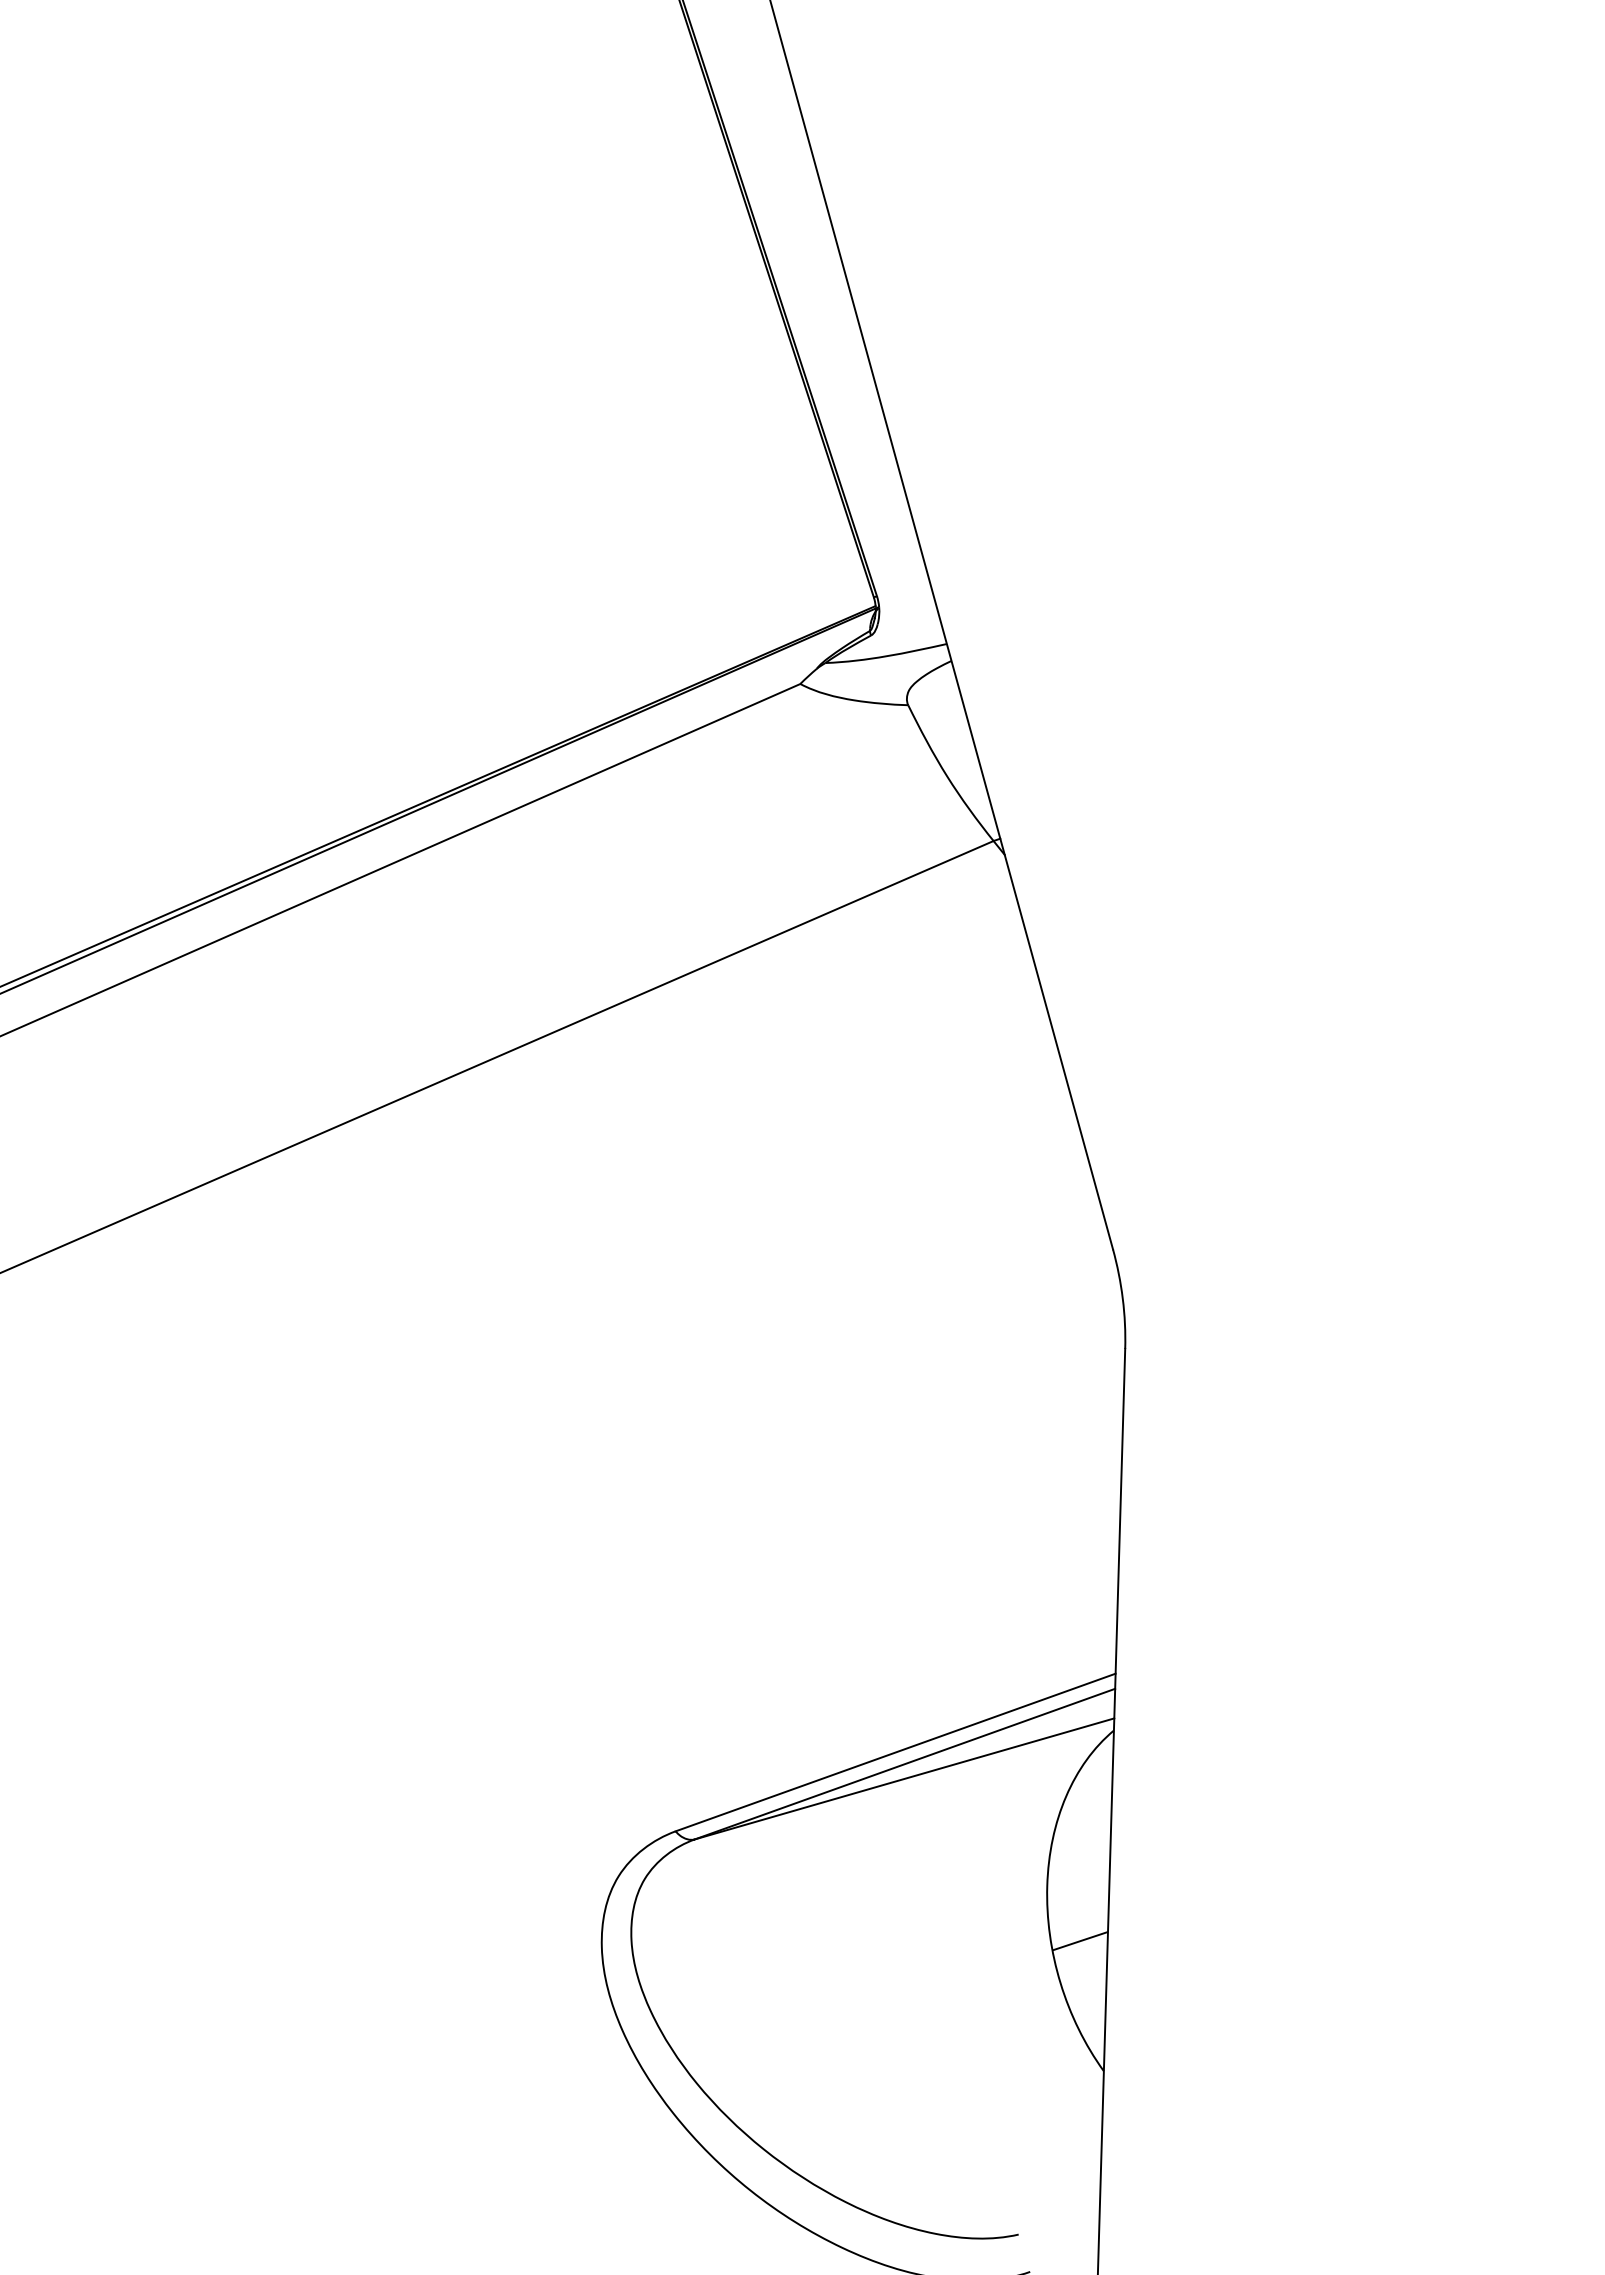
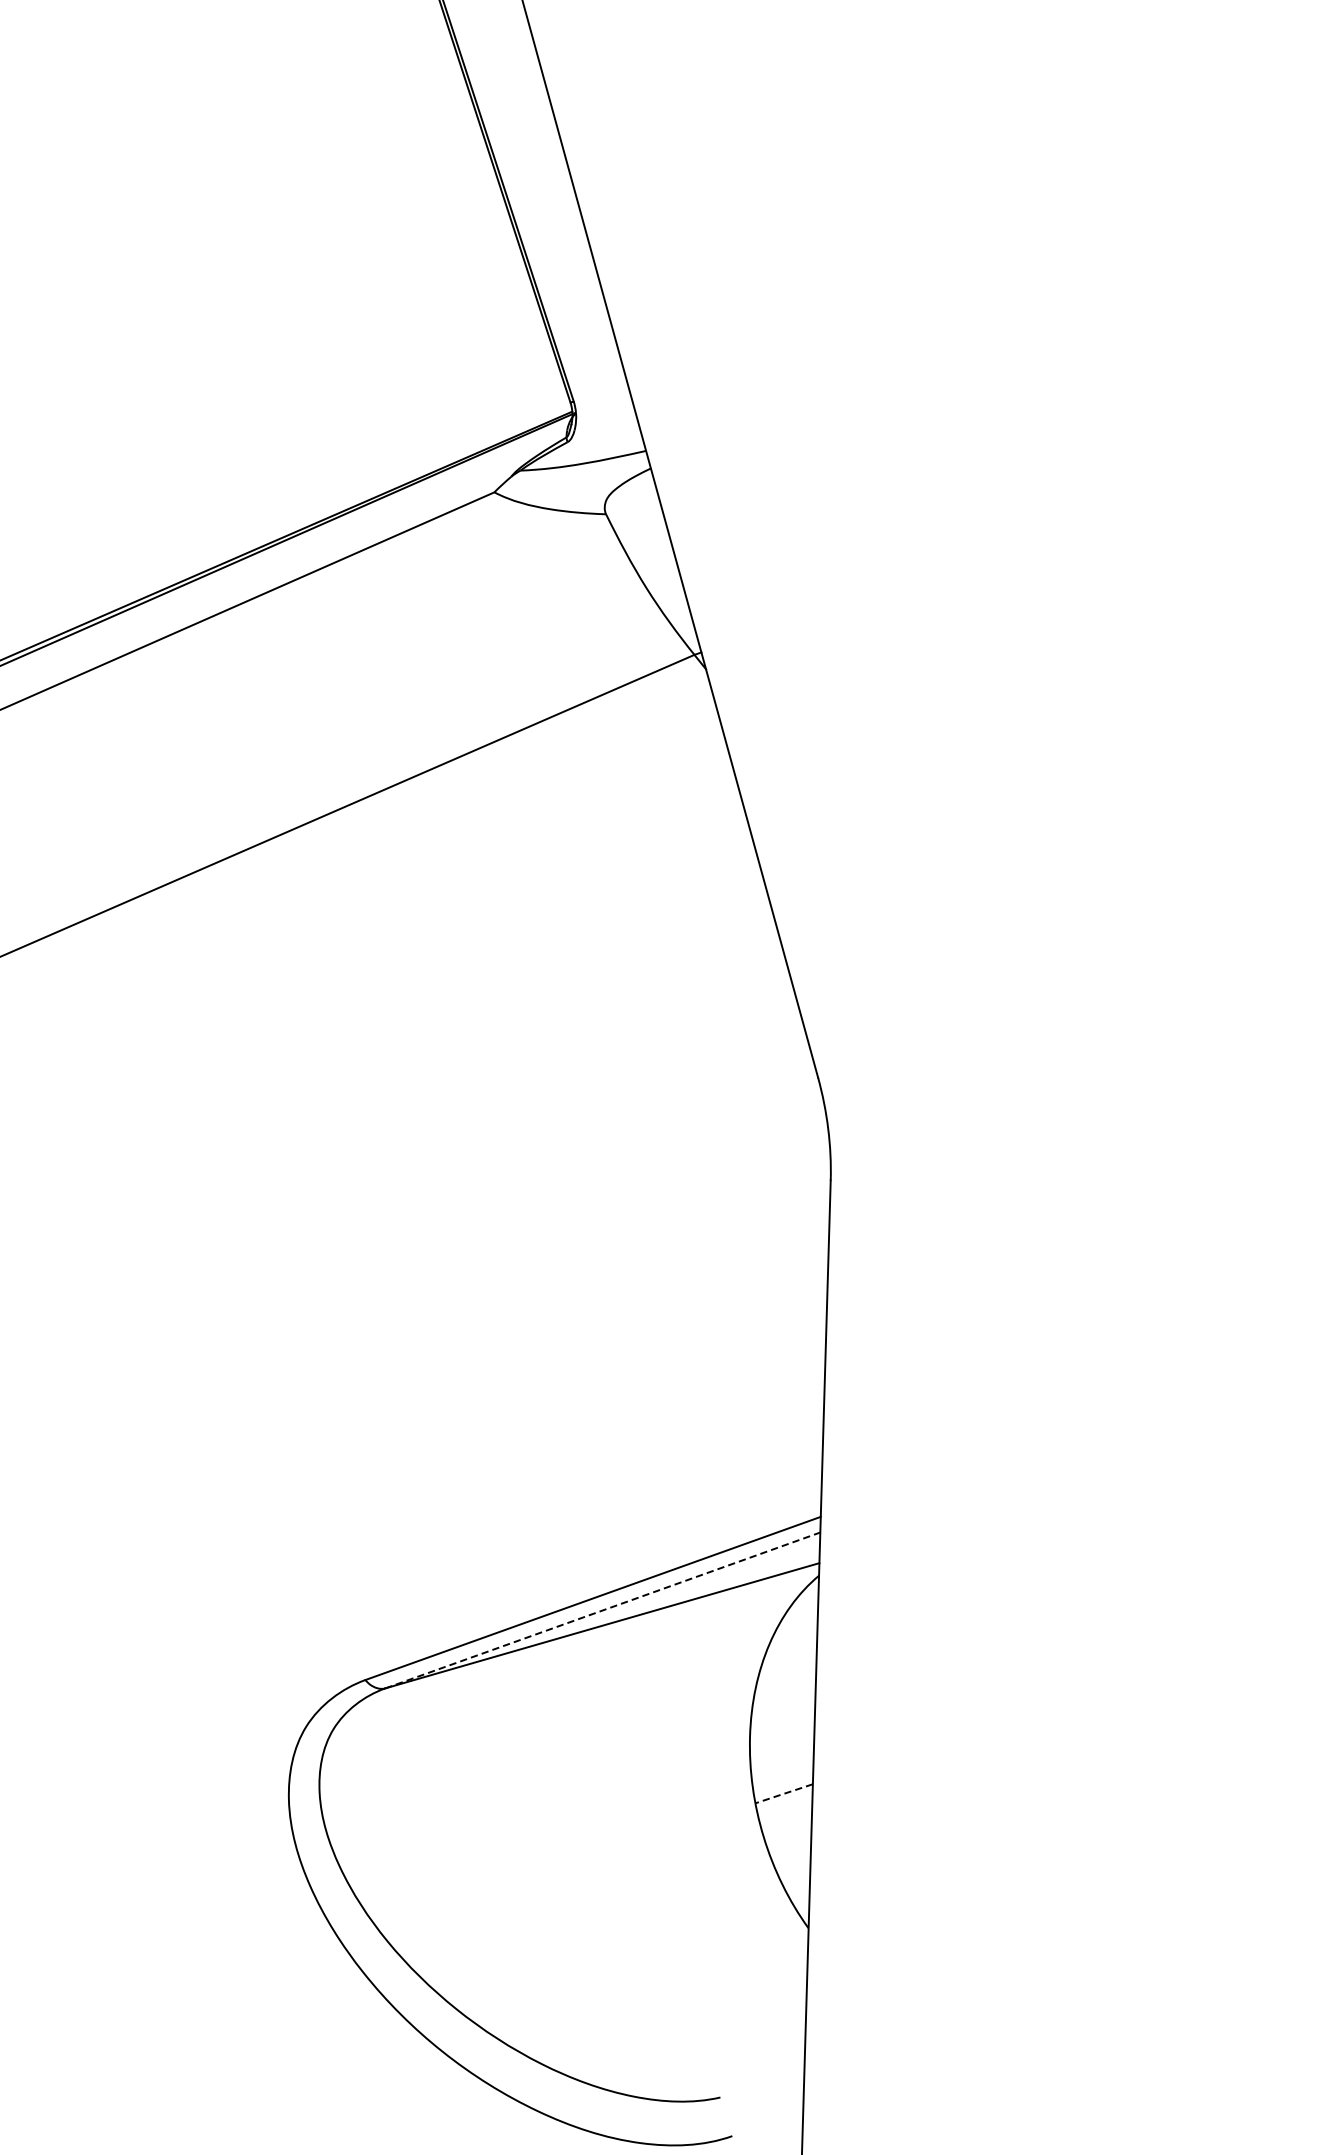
line: (905, 1763) -> (603, 1609), solid -> dashed
line: (1080, 1941) -> (784, 1794), solid -> dashed

